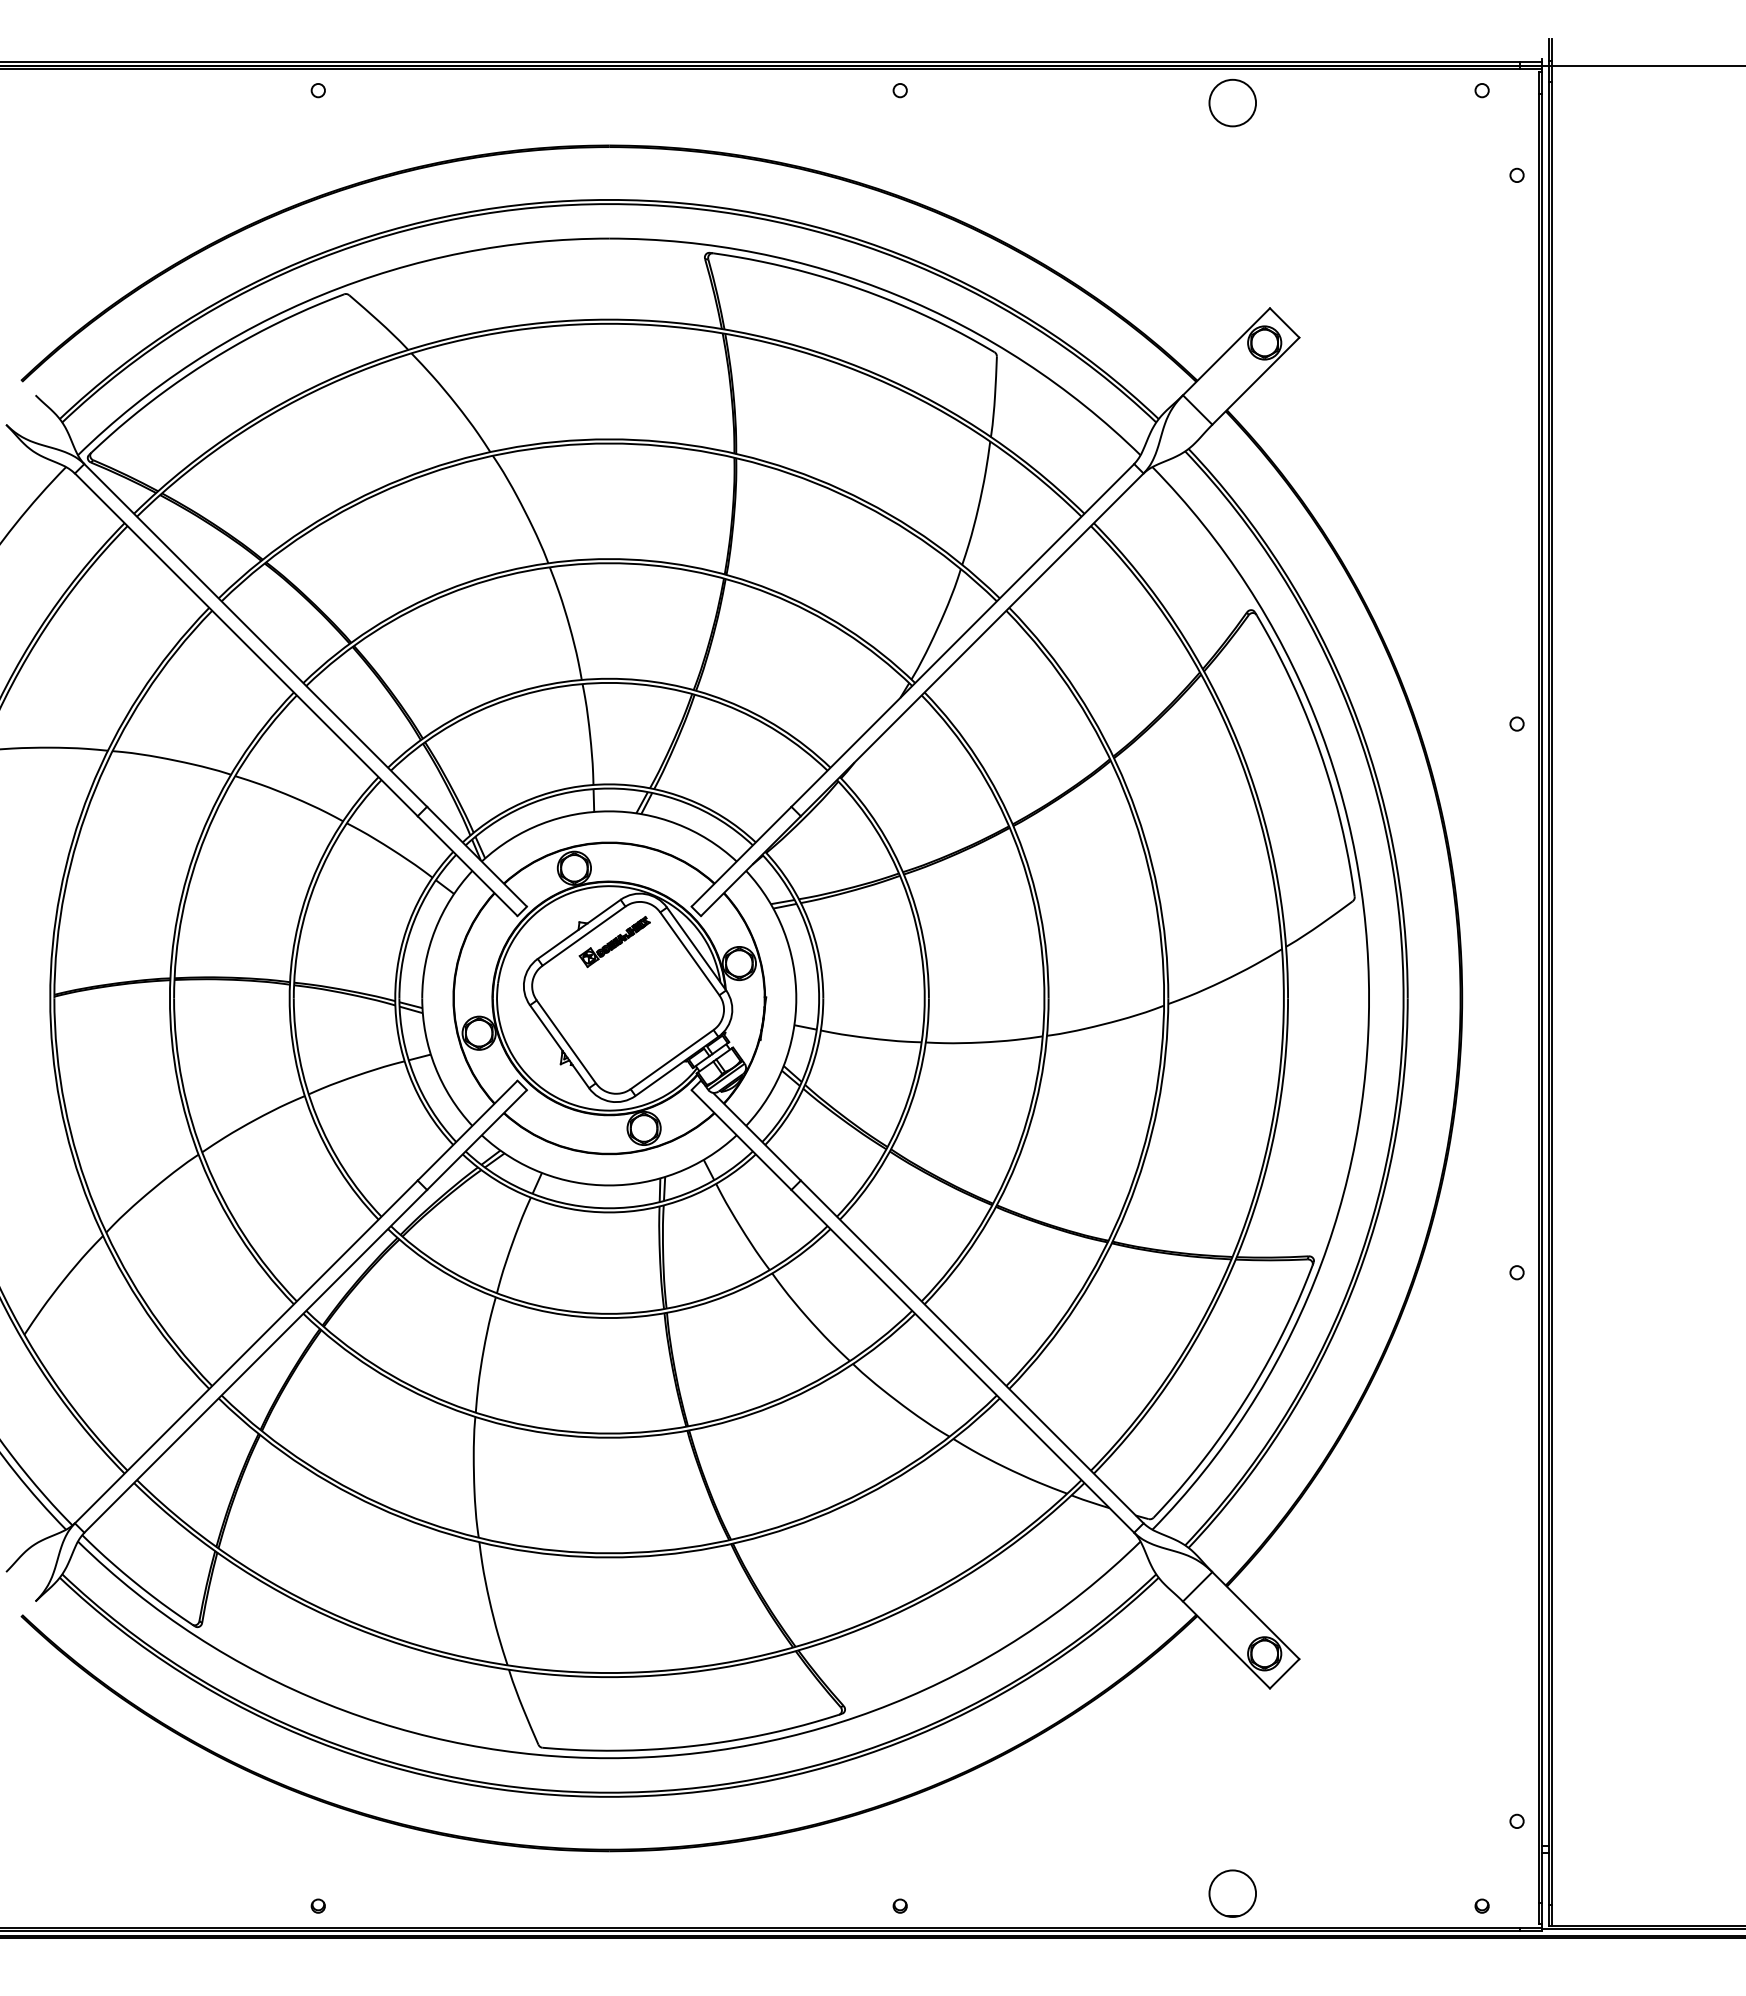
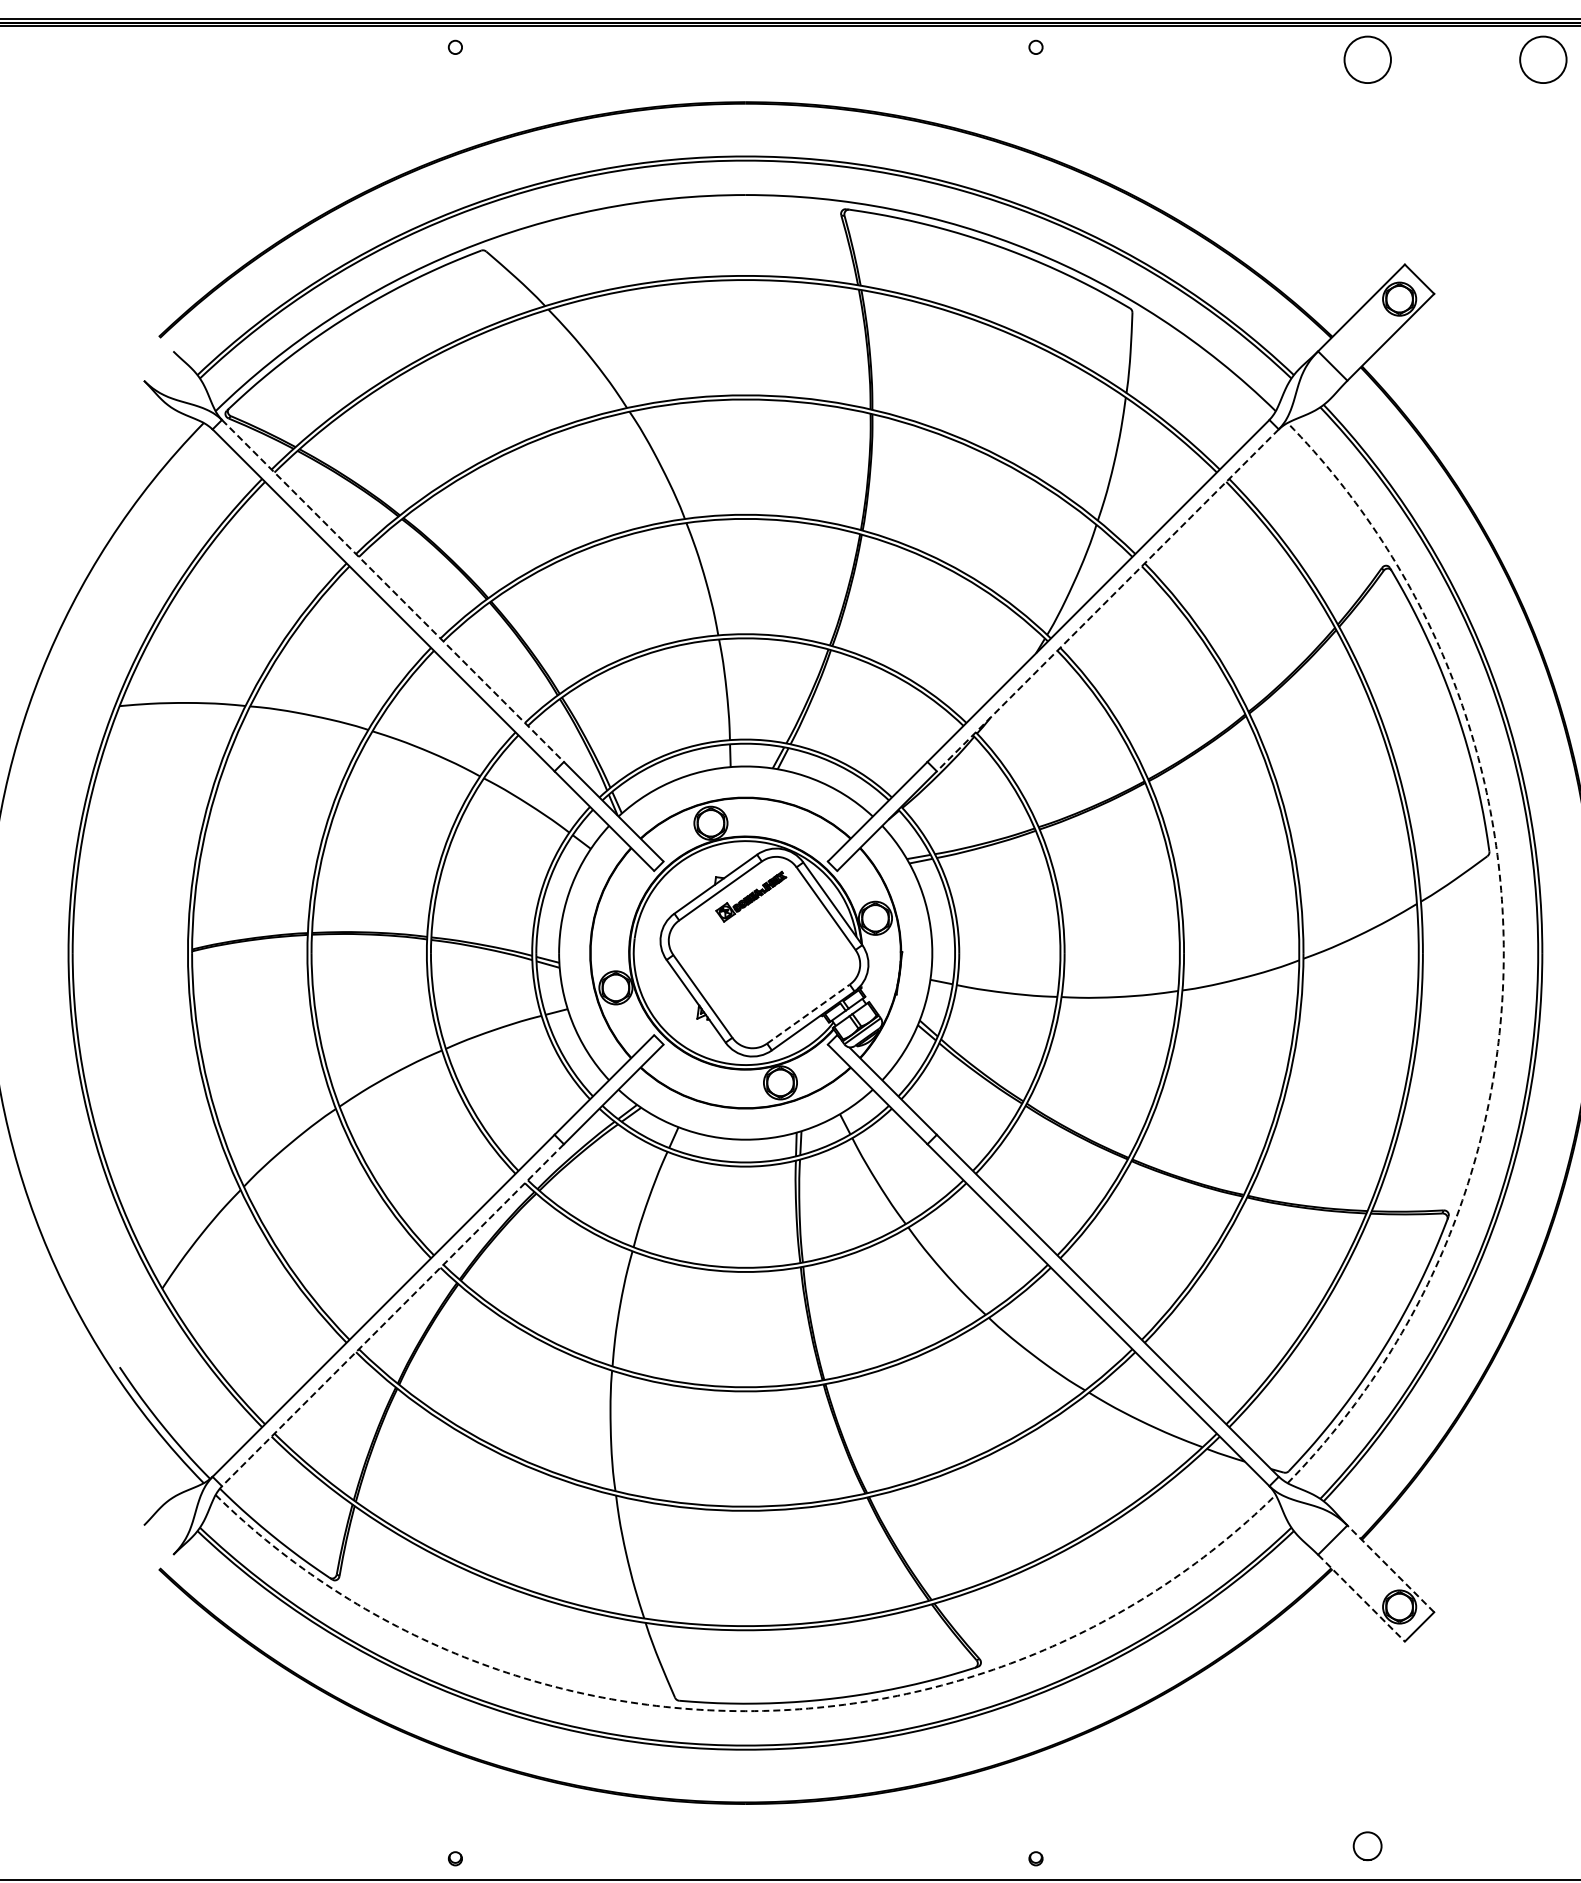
circle: (1408, 102) -> (1543, 59), added
line: (256, 635) -> (393, 591), solid -> dashed
line: (971, 645) -> (1107, 601), solid -> dashed
arc: (1369, 998) -> (1504, 953), solid -> dashed
line: (672, 1059) -> (808, 1014), solid -> dashed
line: (255, 1361) -> (392, 1315), solid -> dashed
line: (1255, 1615) -> (1390, 1568), solid -> dashed
line: (1226, 1645) -> (1361, 1598), solid -> dashed
arc: (609, 1758) -> (745, 1711), solid -> dashed
circle: (1232, 1893) -> (1367, 1846), size x0.6

